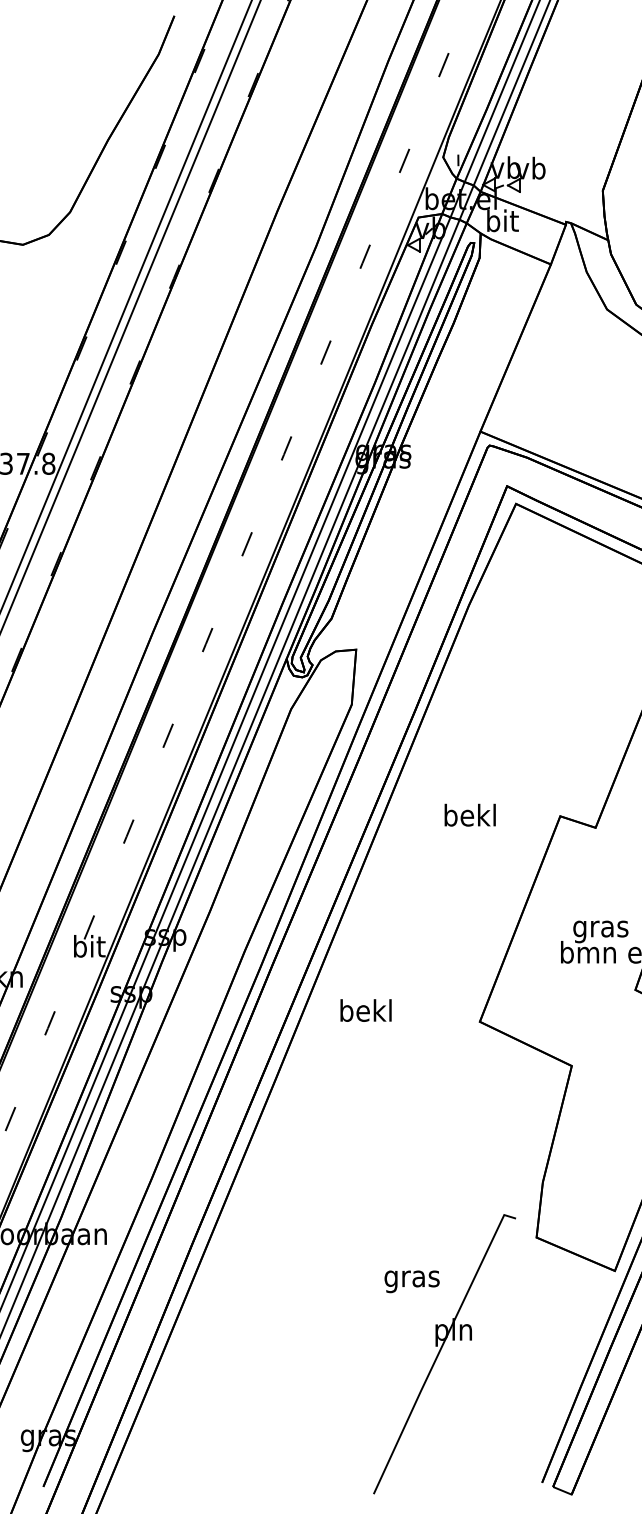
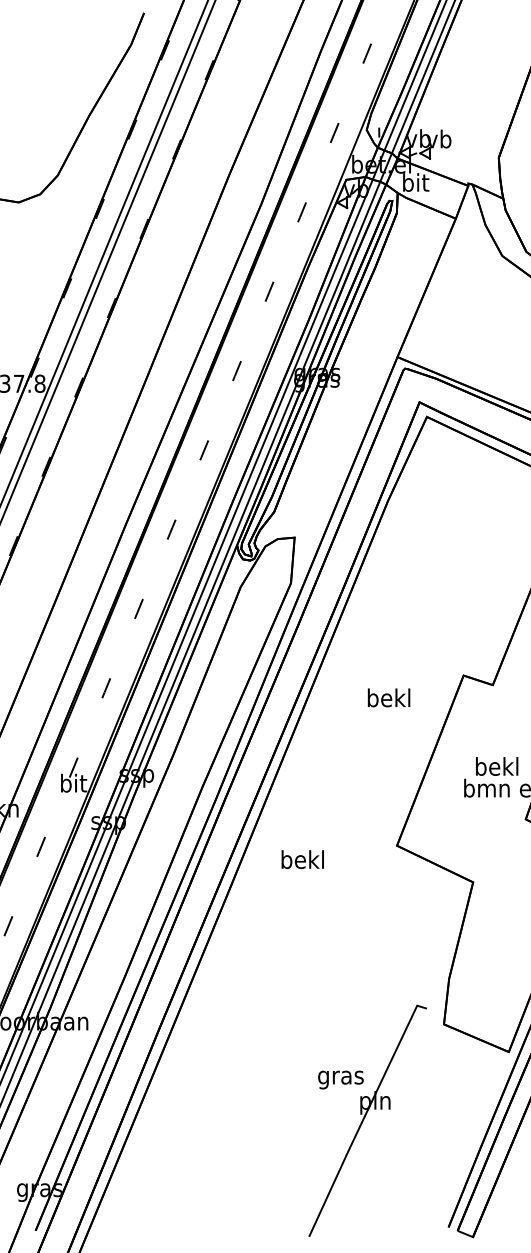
text: (469, 814) -> (388, 697), moved
text: (600, 928) -> (496, 768), gras -> bekl
text: (365, 1010) -> (302, 859), moved
text: (411, 1281) -> (340, 1079), moved

